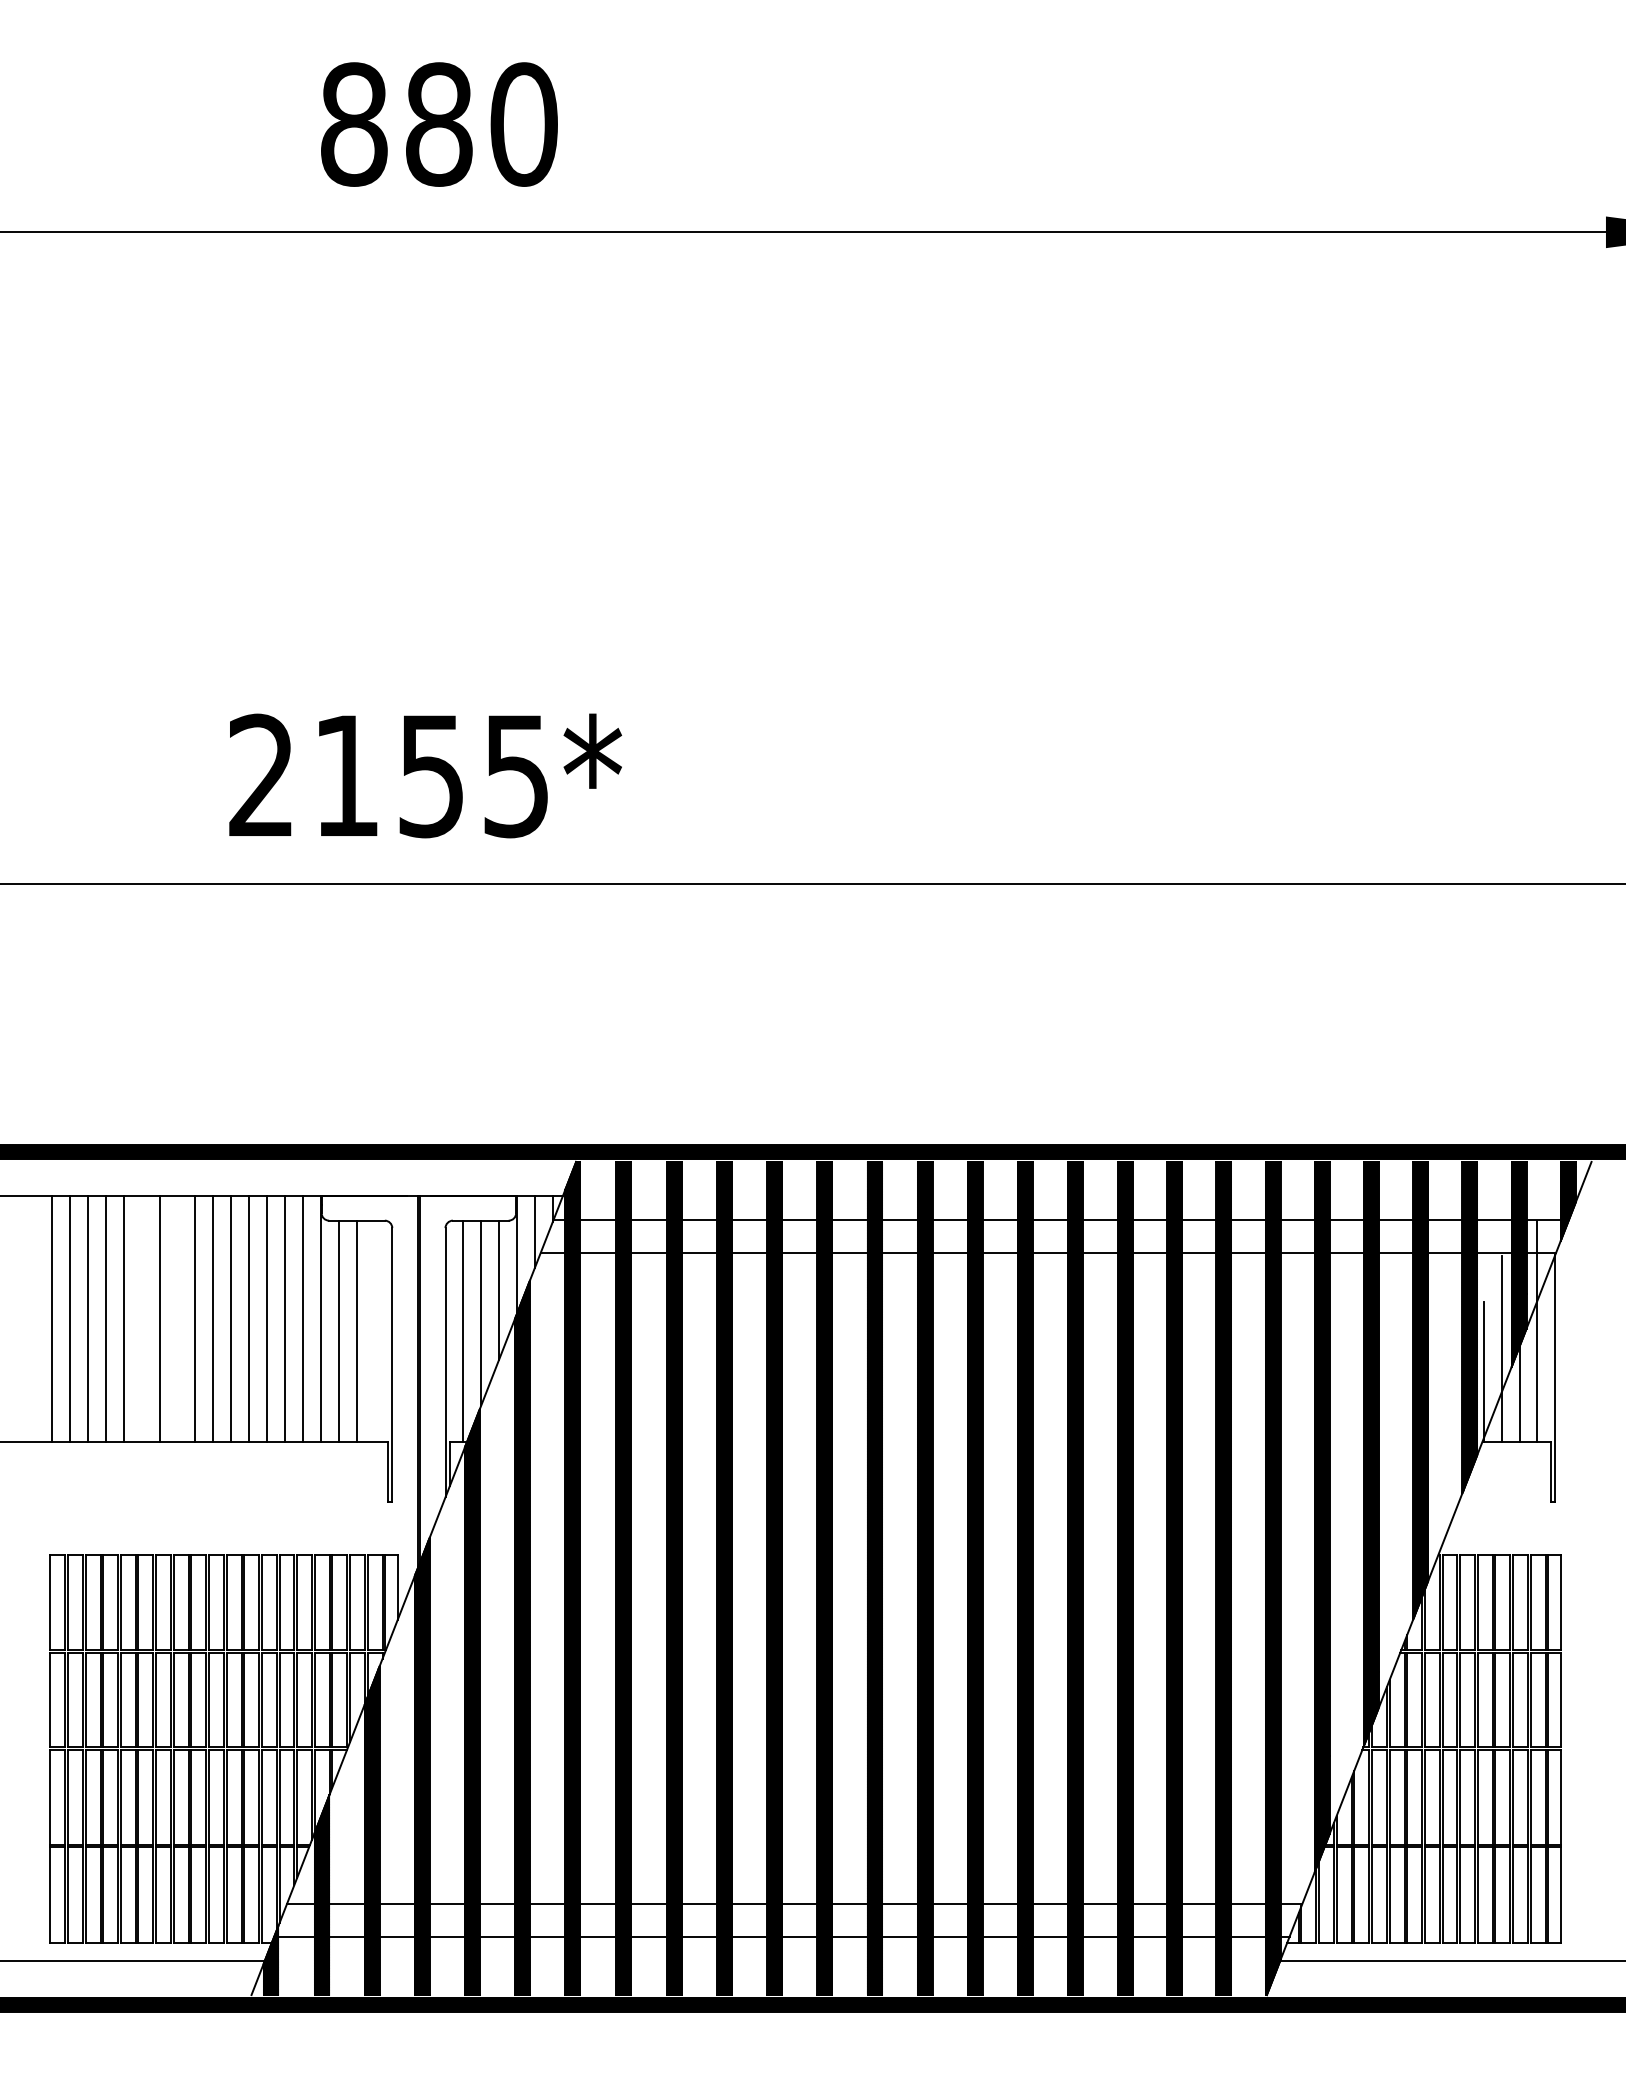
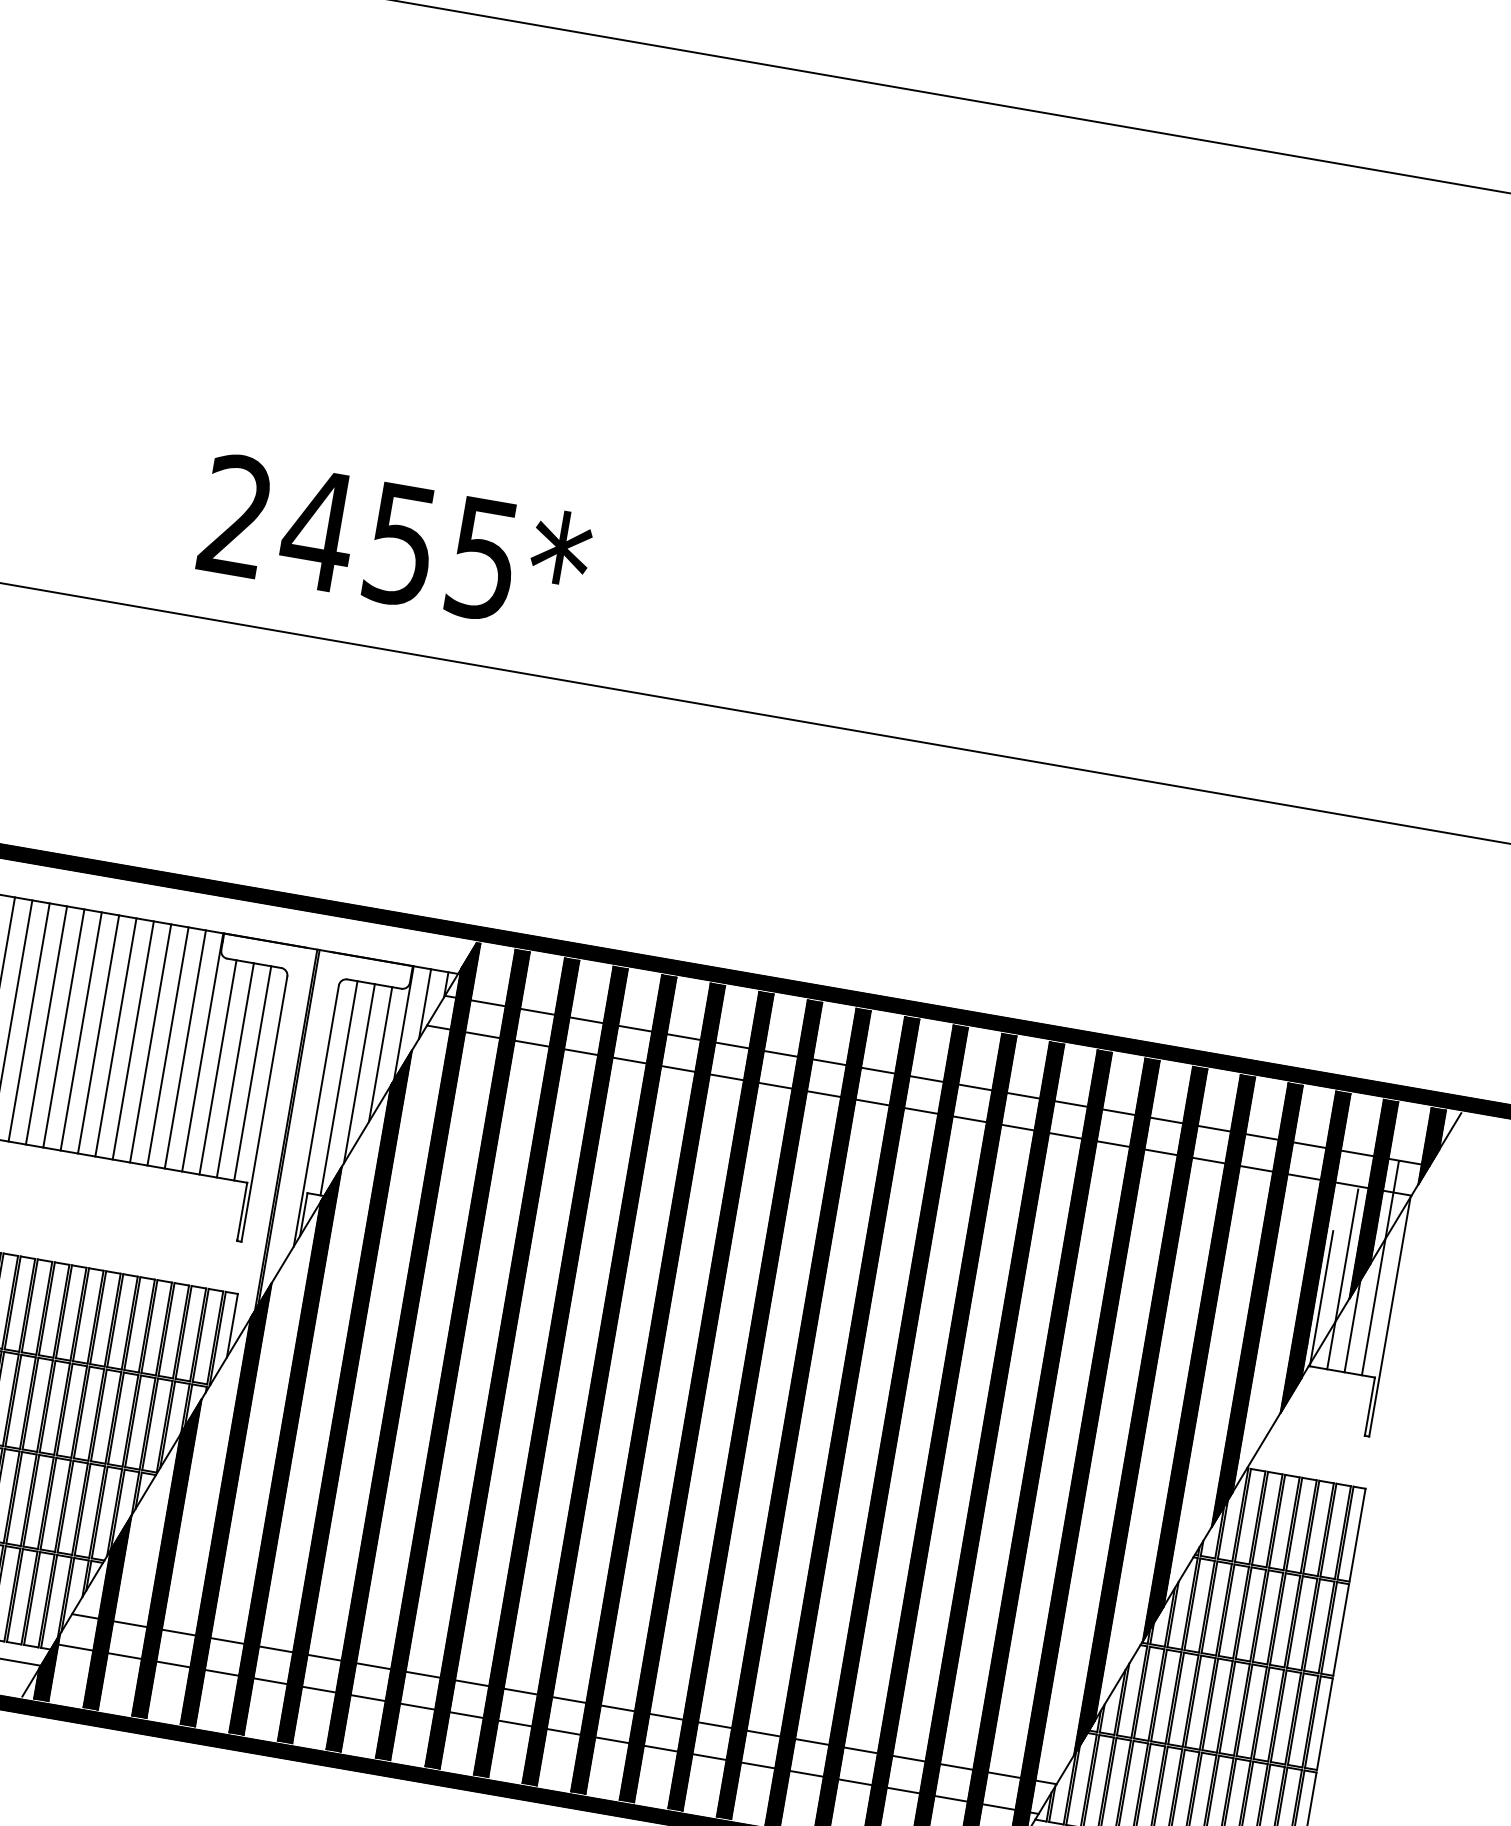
text: (346, 775) -> (318, 529), 2155 -> 2455
line: (141, 1318) -> (29, 1022), added
line: (177, 1318) -> (63, 1028), added
line: (374, 1330) -> (252, 1072), added

